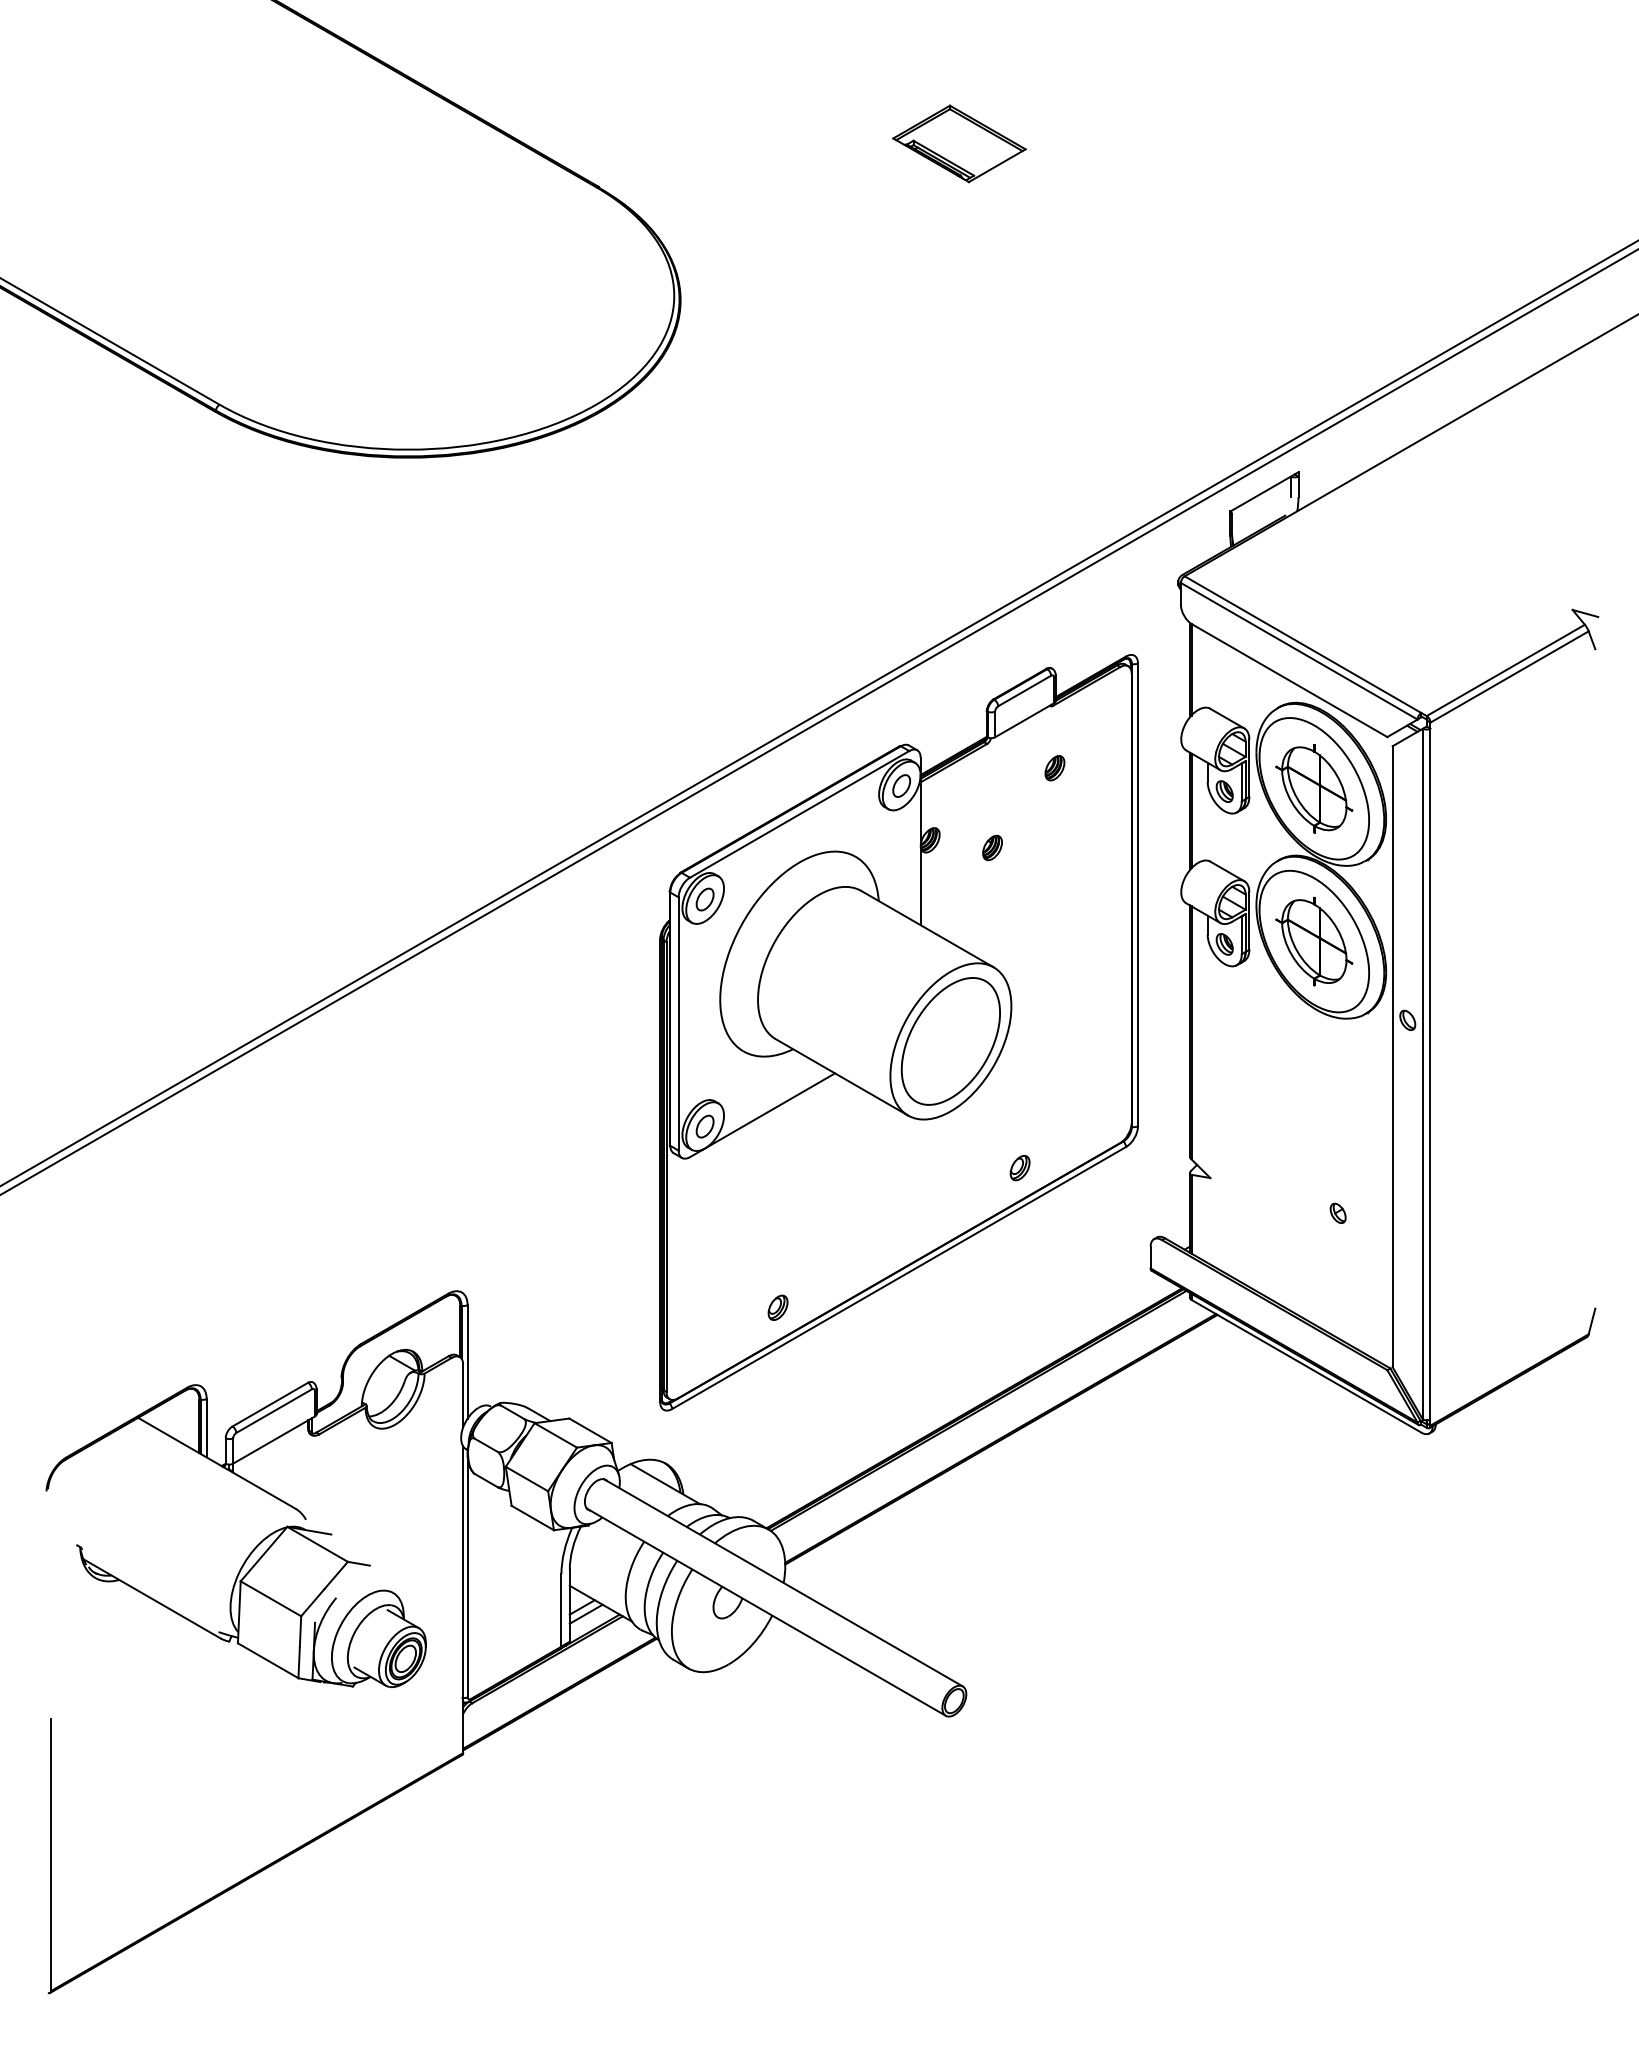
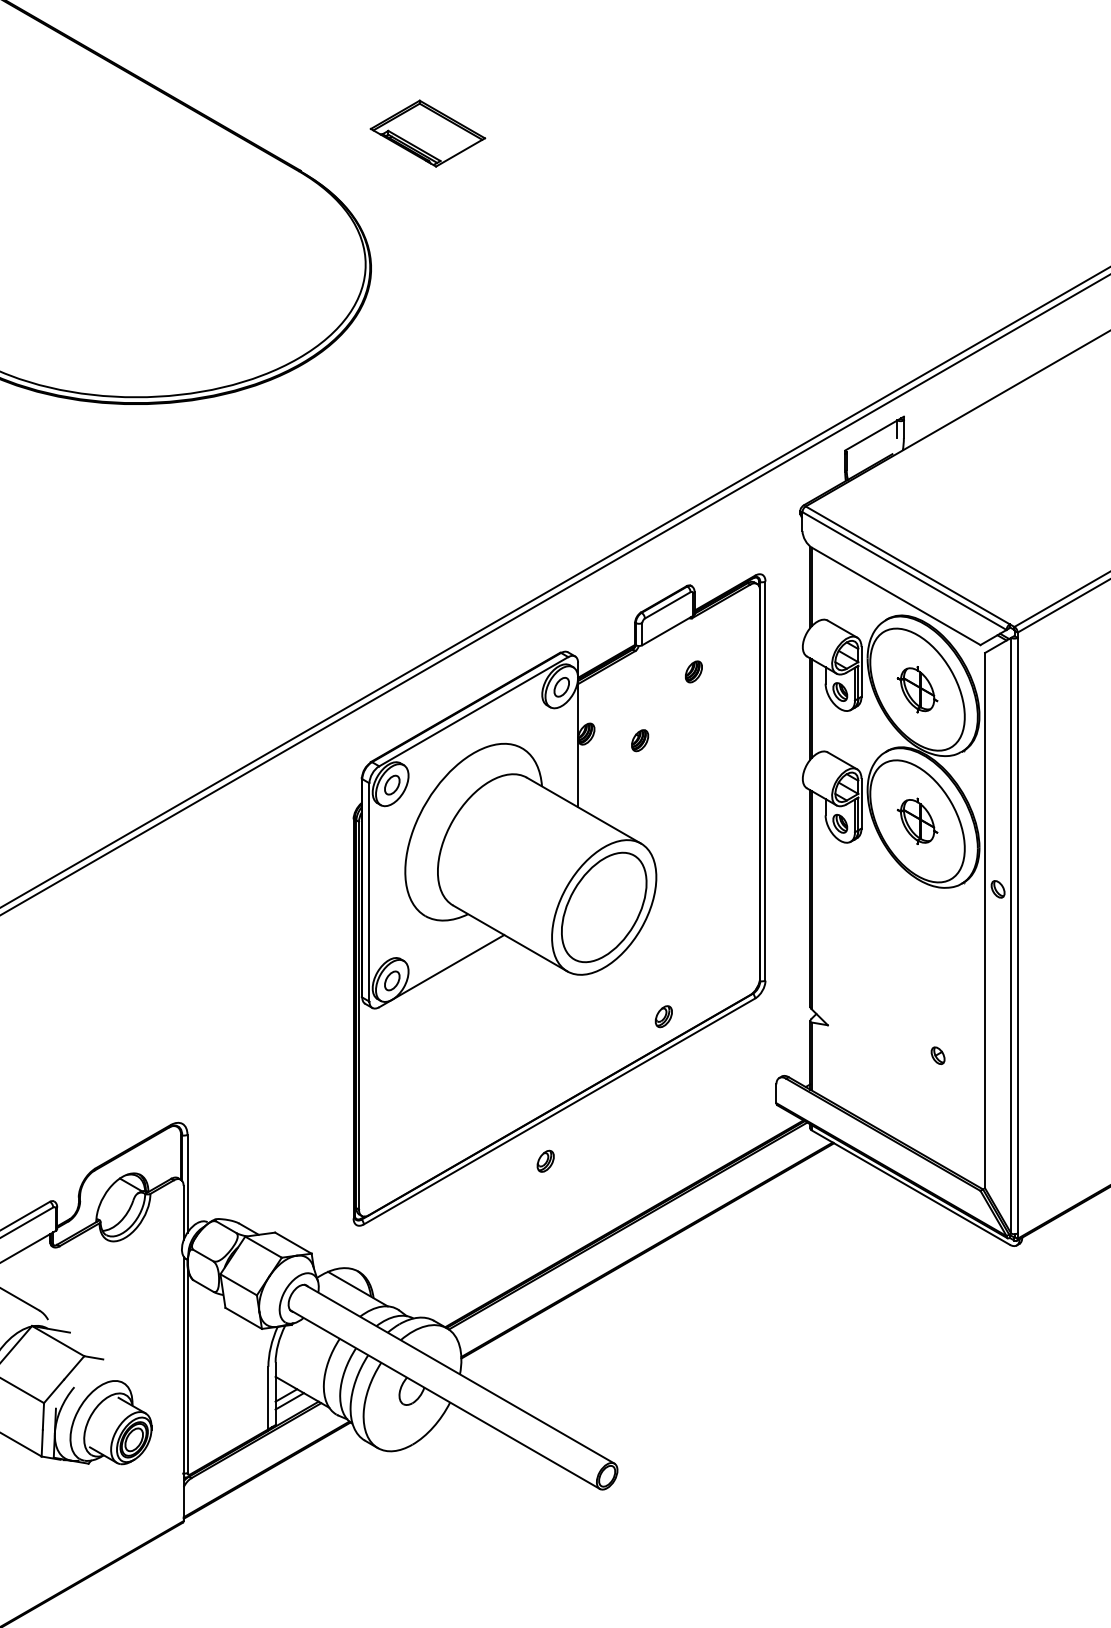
part: (959, 143) -> (427, 133), moved
part: (1314, 788) -> (917, 689), size x0.6
part: (1314, 941) -> (917, 821), size x0.6
part: (777, 1307) -> (545, 1161), moved

